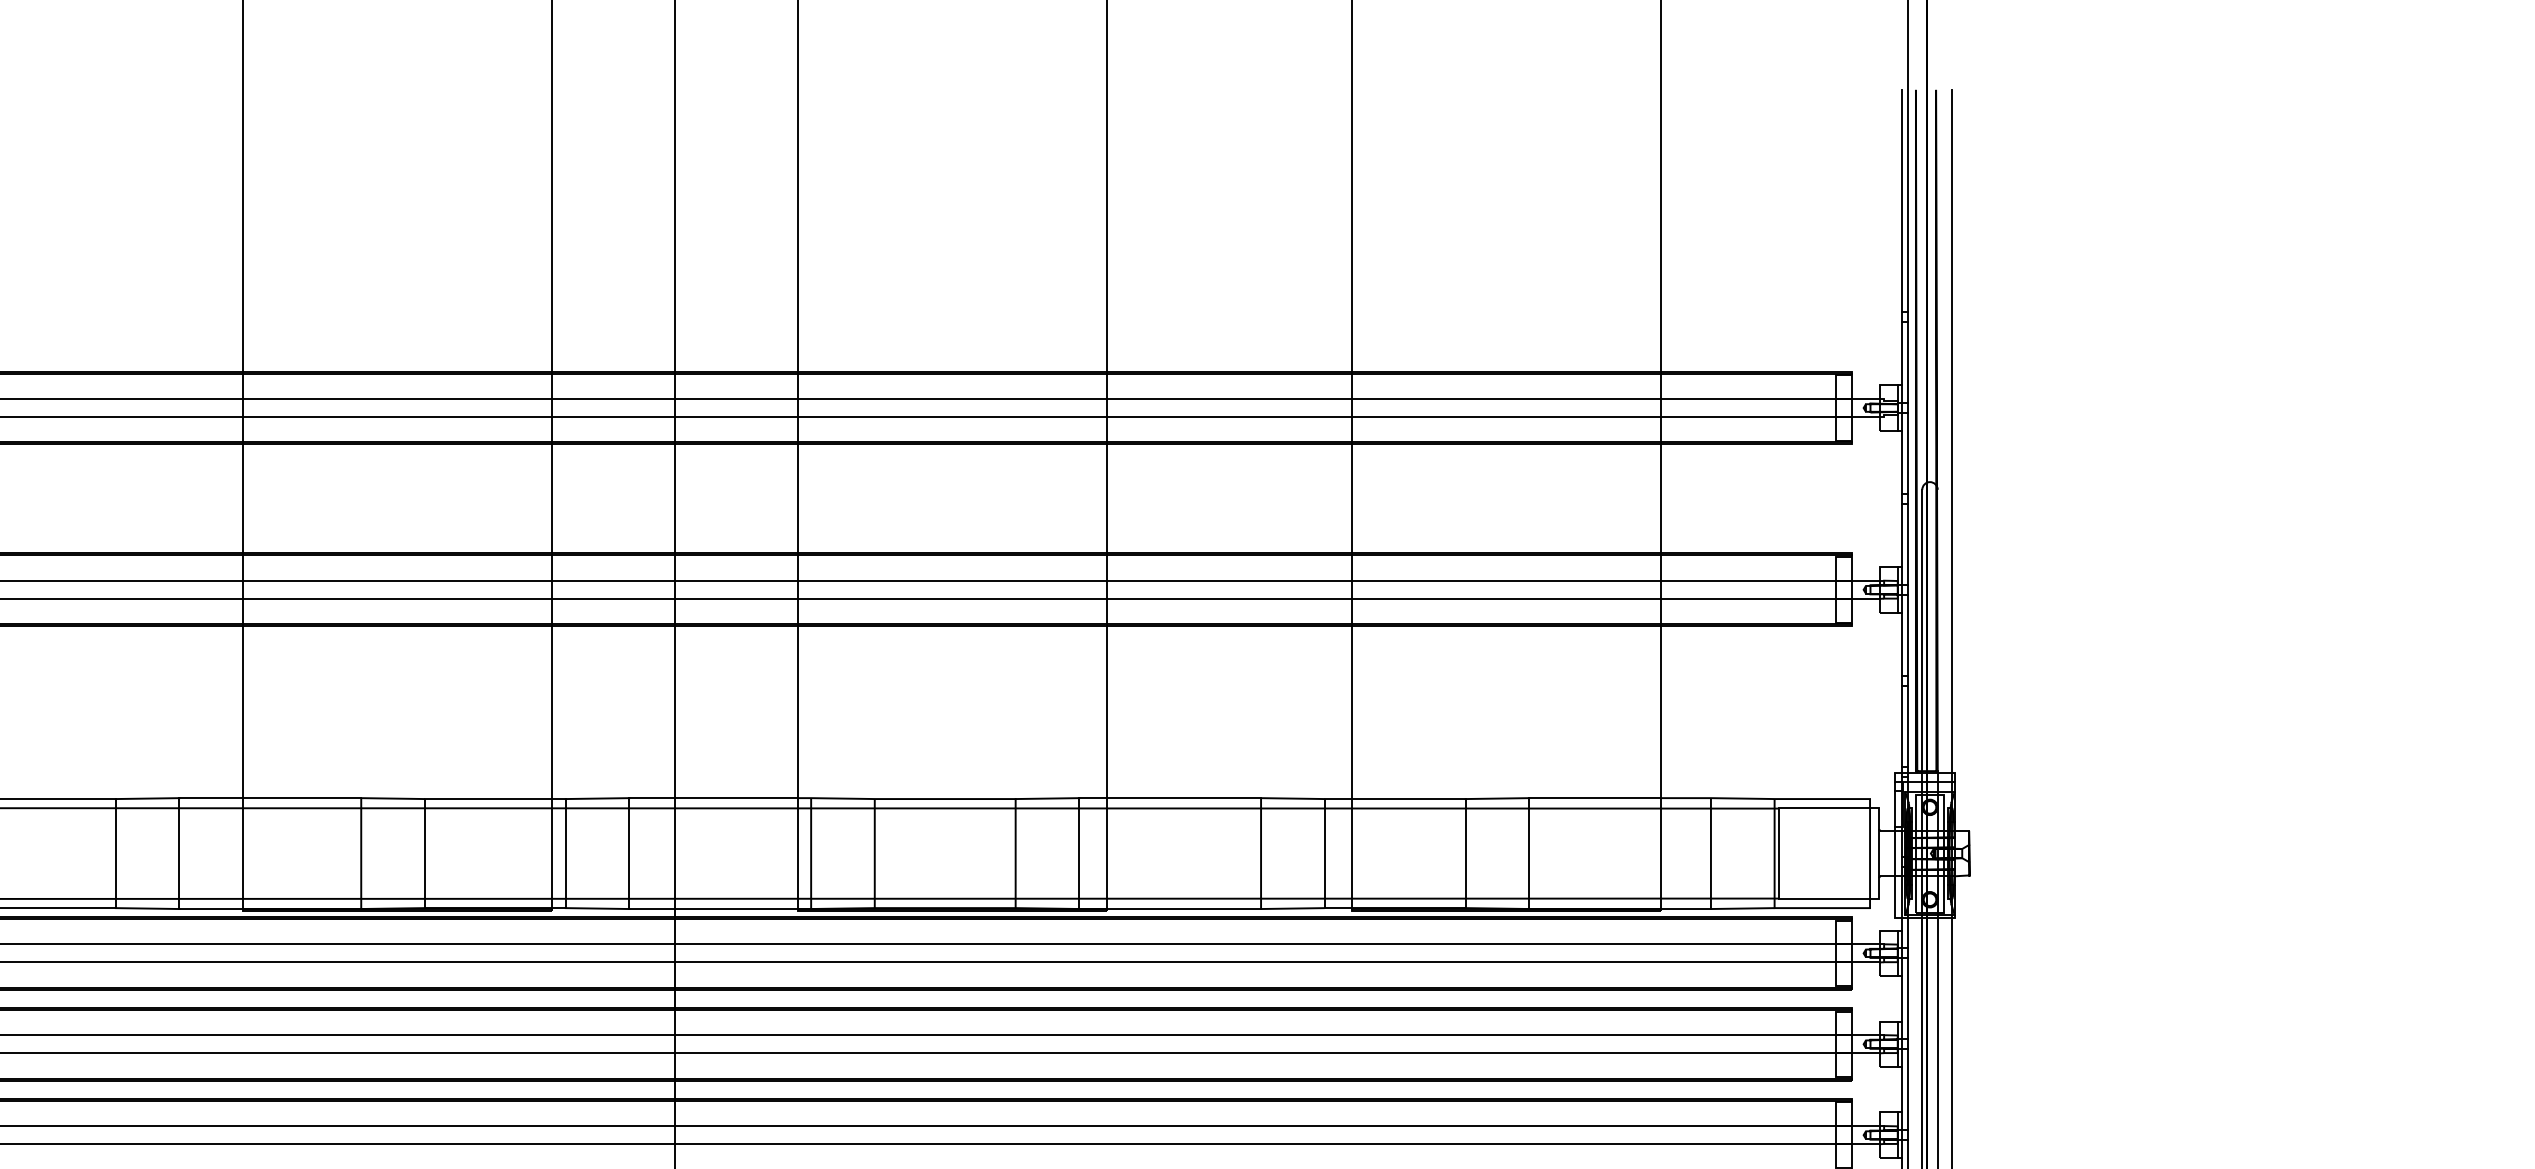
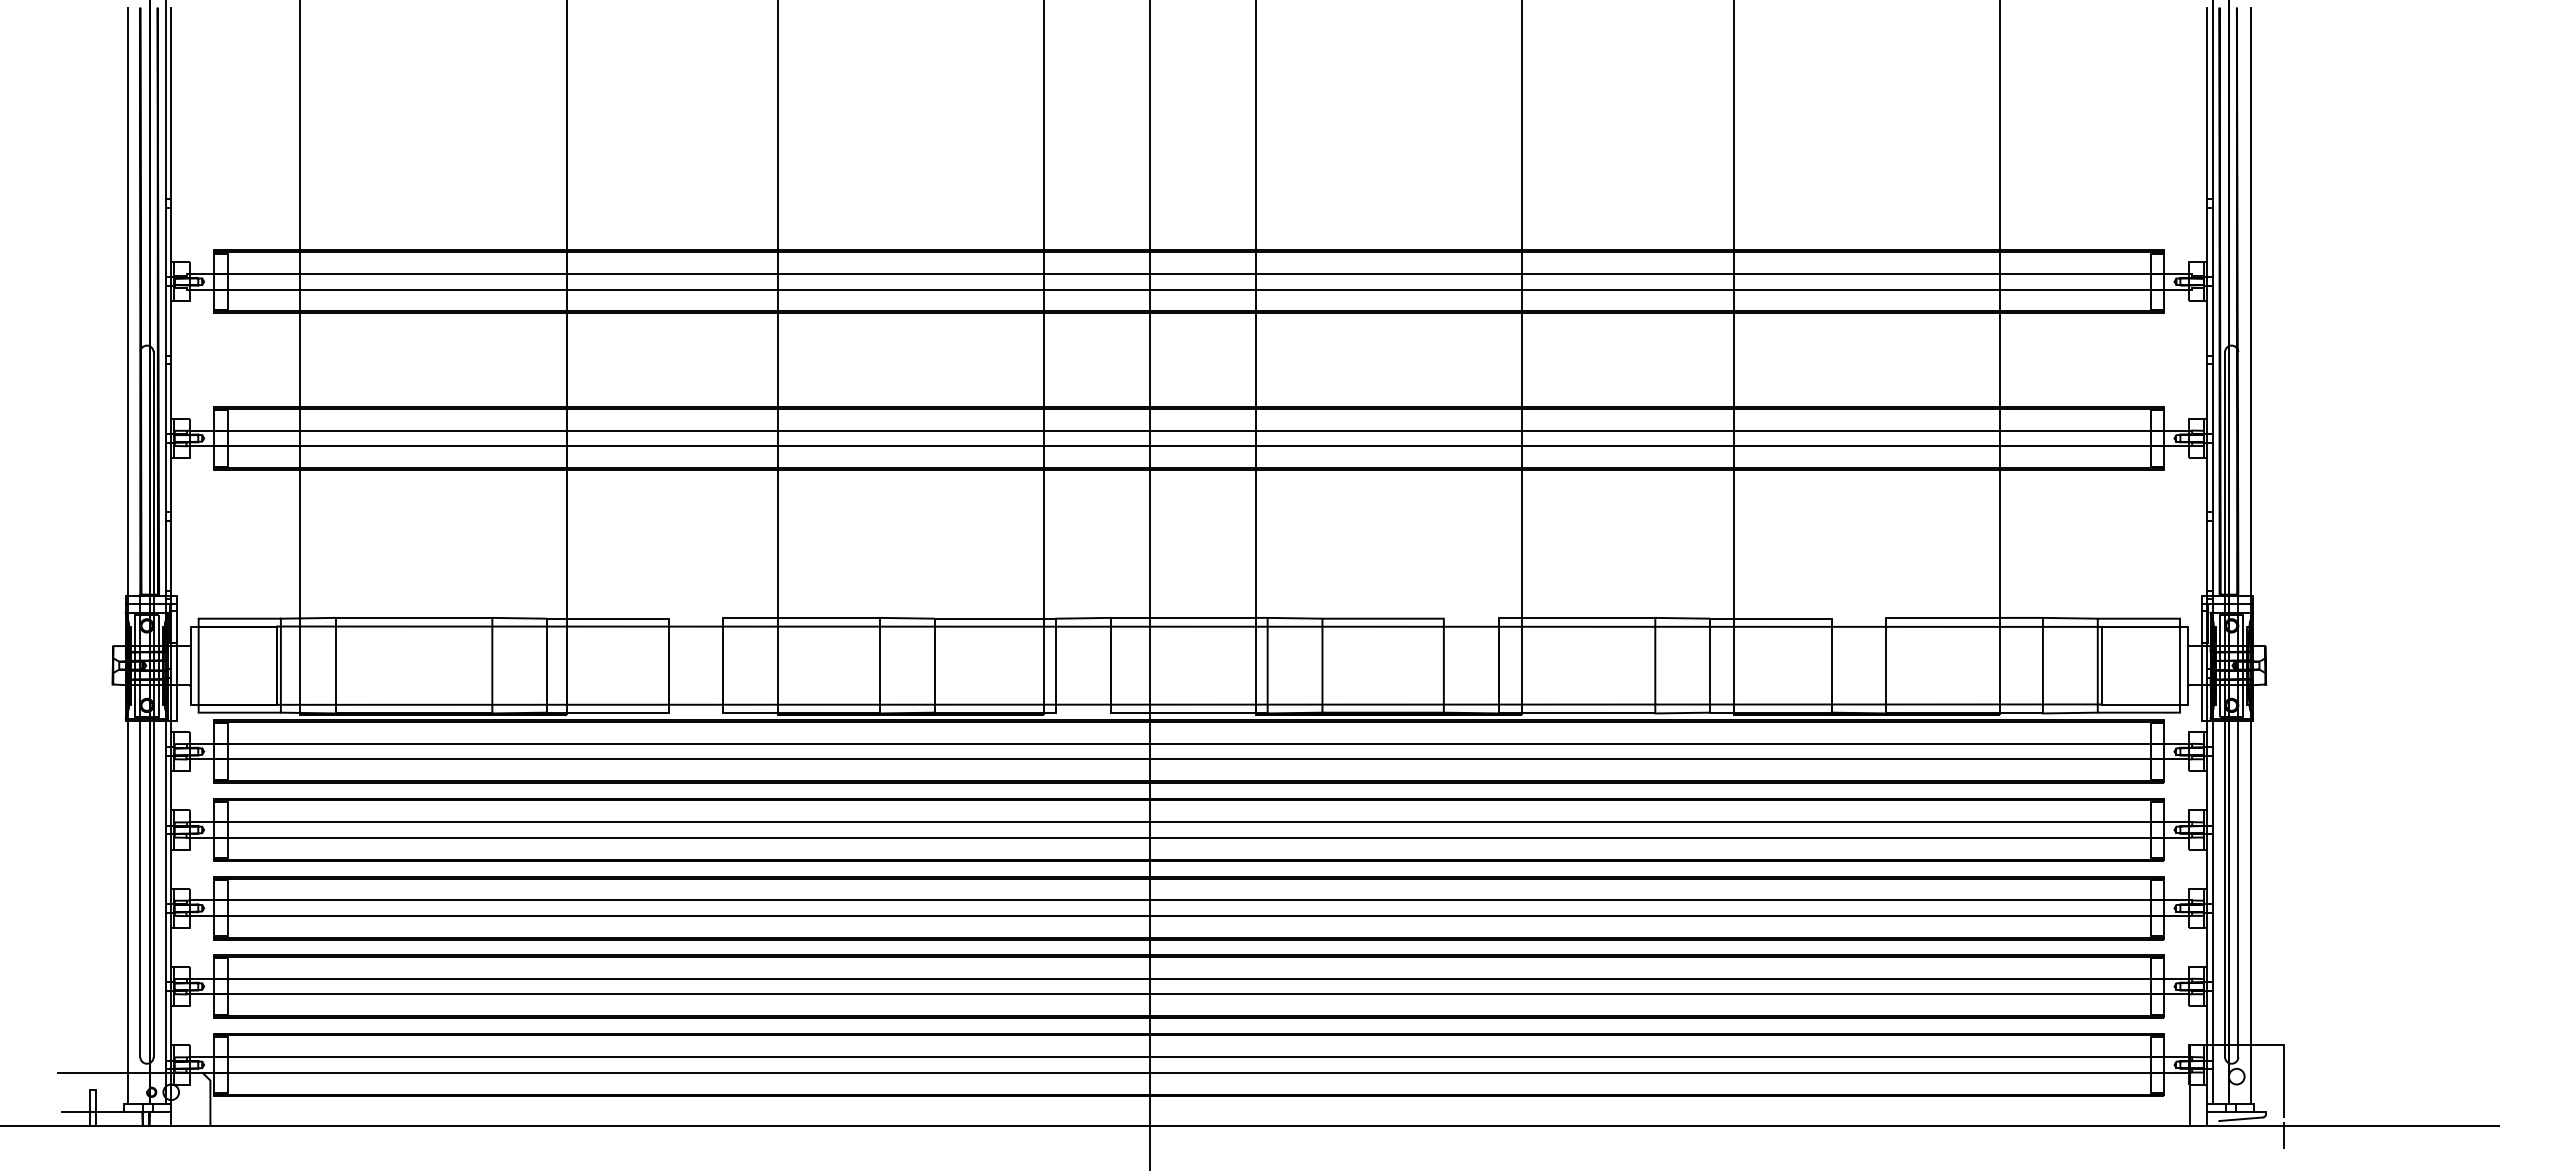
line: (147, 797) -> (695, 617), removed
line: (1046, 797) -> (1470, 617), removed
line: (1496, 797) -> (1858, 617), removed
line: (147, 907) -> (695, 712), removed
line: (597, 907) -> (1083, 712), removed

